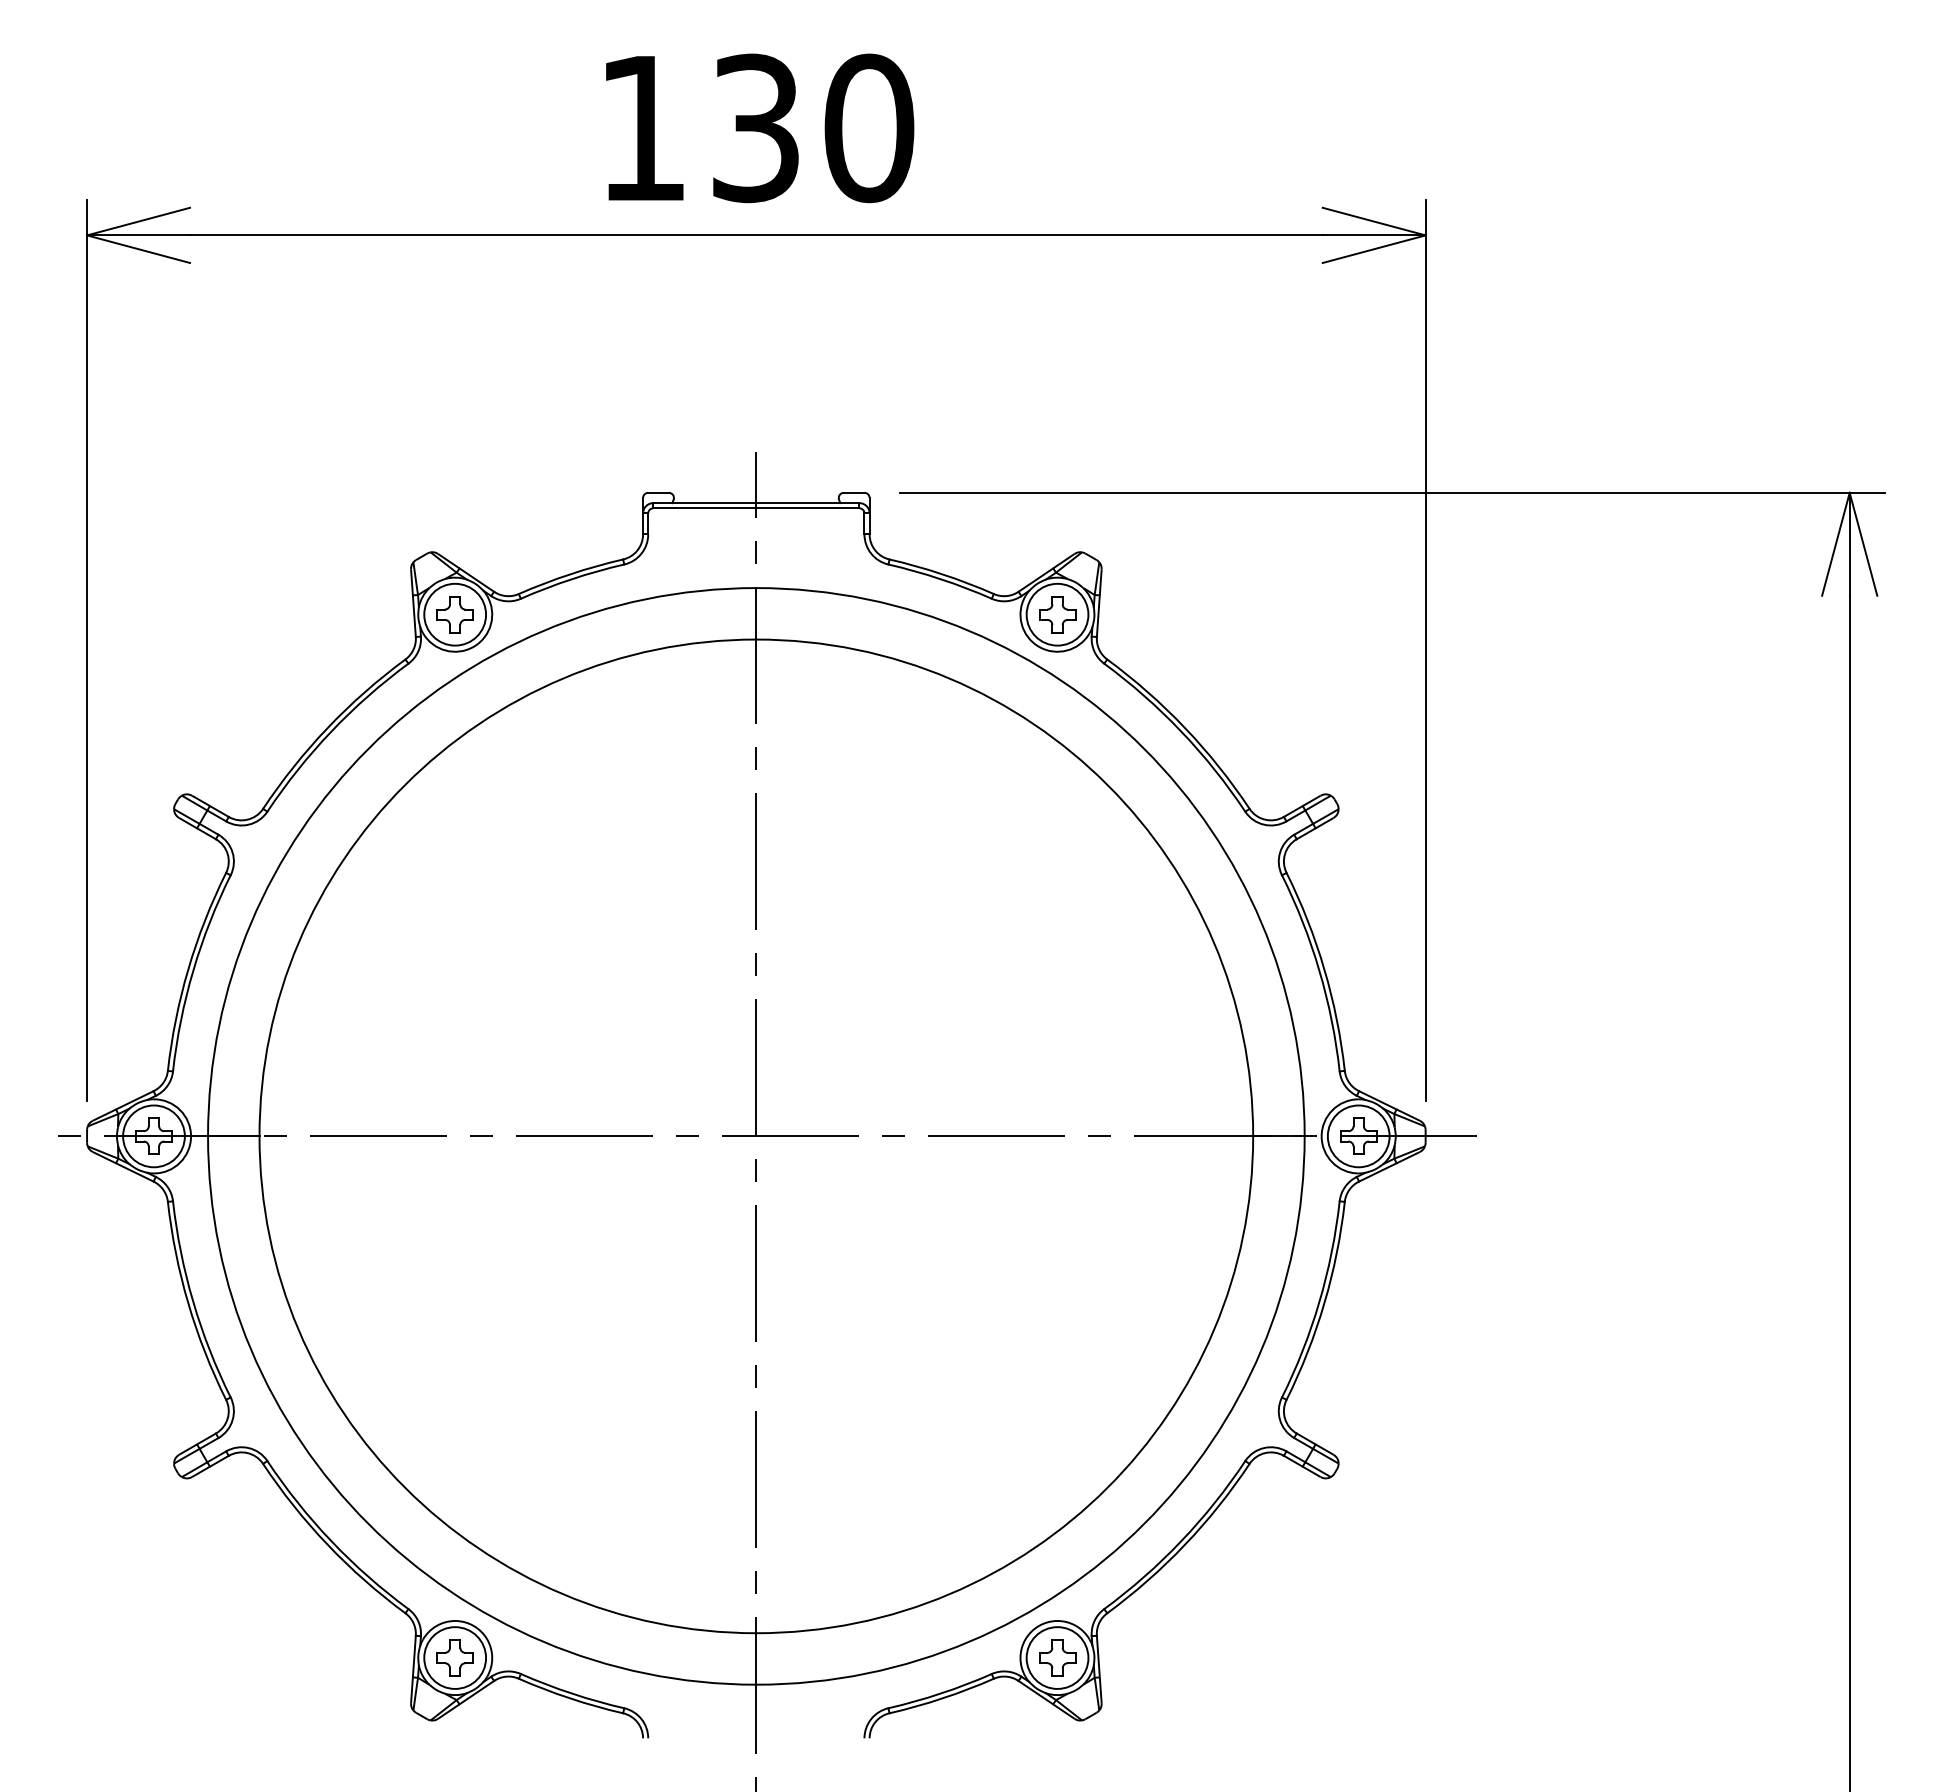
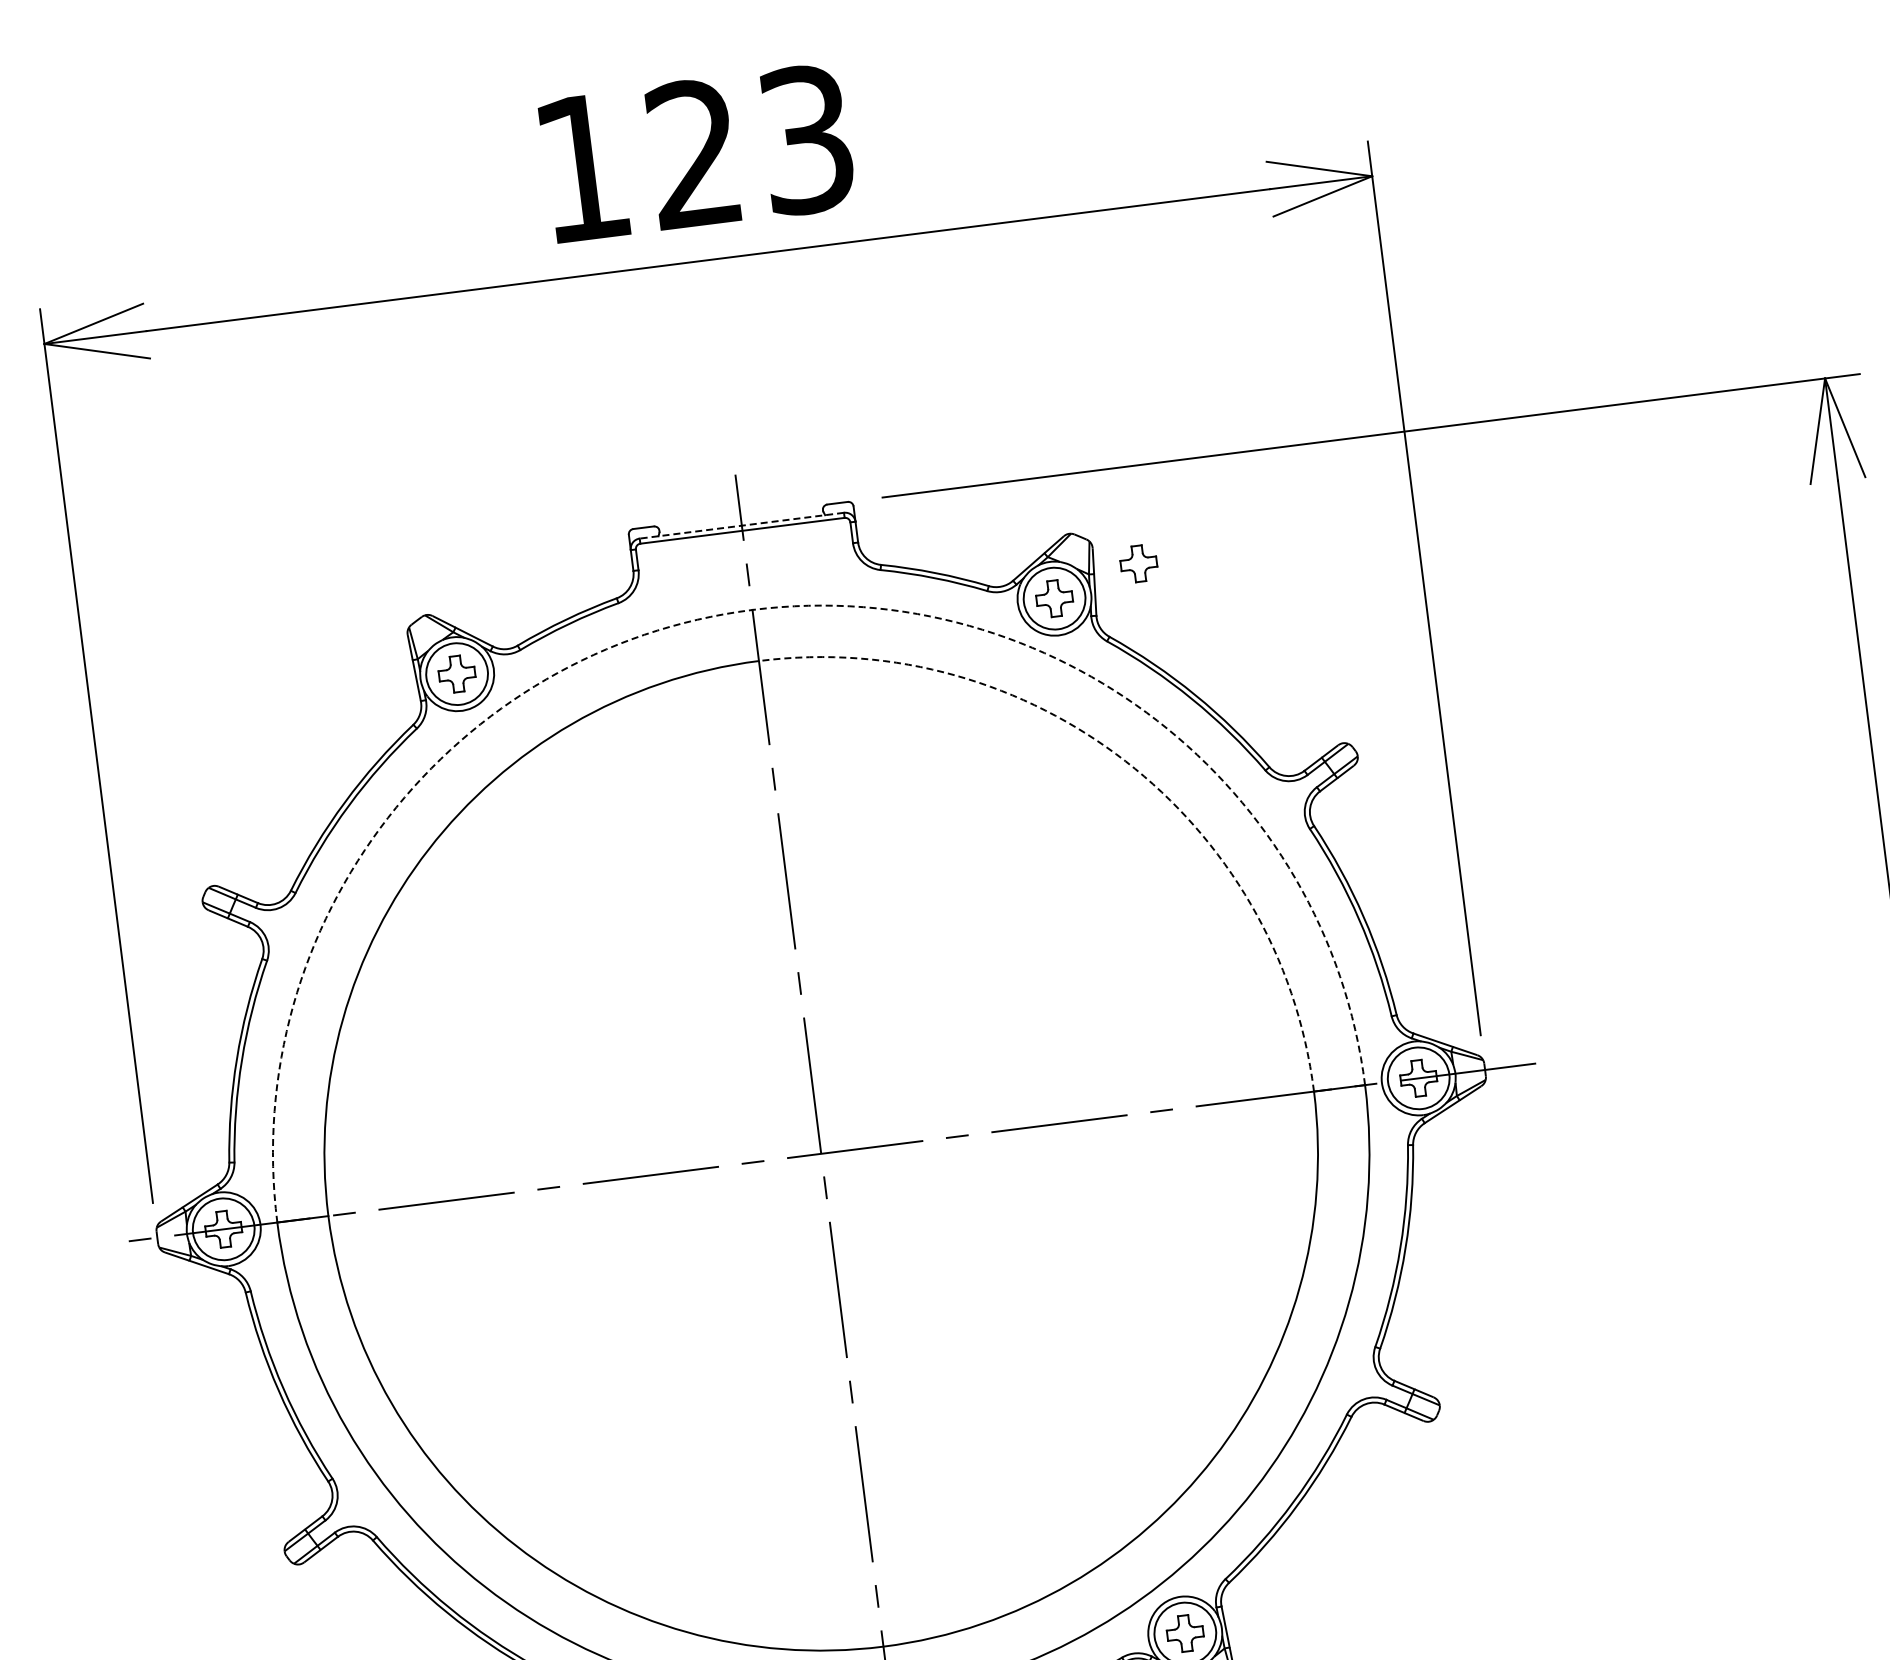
text: (813, 128) -> (751, 146), 130 -> 123
line: (756, 503) -> (742, 526), solid -> dashed
arc: (756, 588) -> (752, 610), solid -> dashed
part: (1145, 590) -> (1138, 563), added
arc: (1107, 785) -> (1125, 761), solid -> dashed

